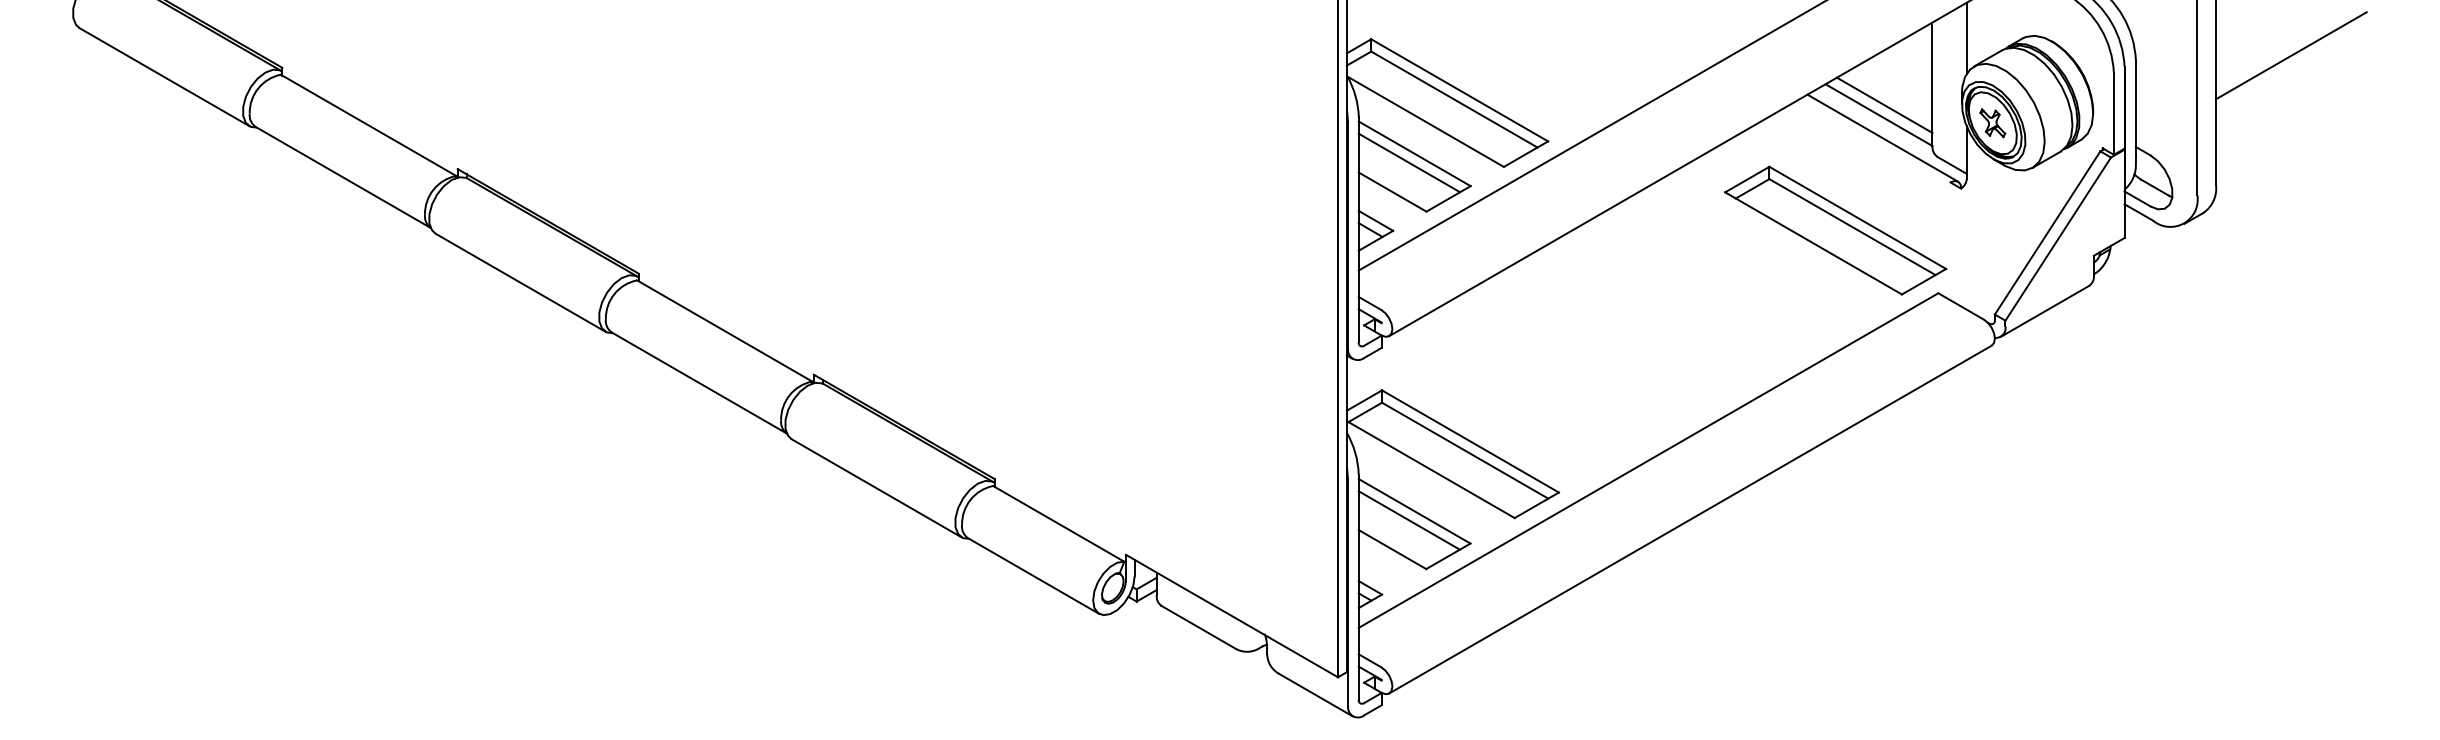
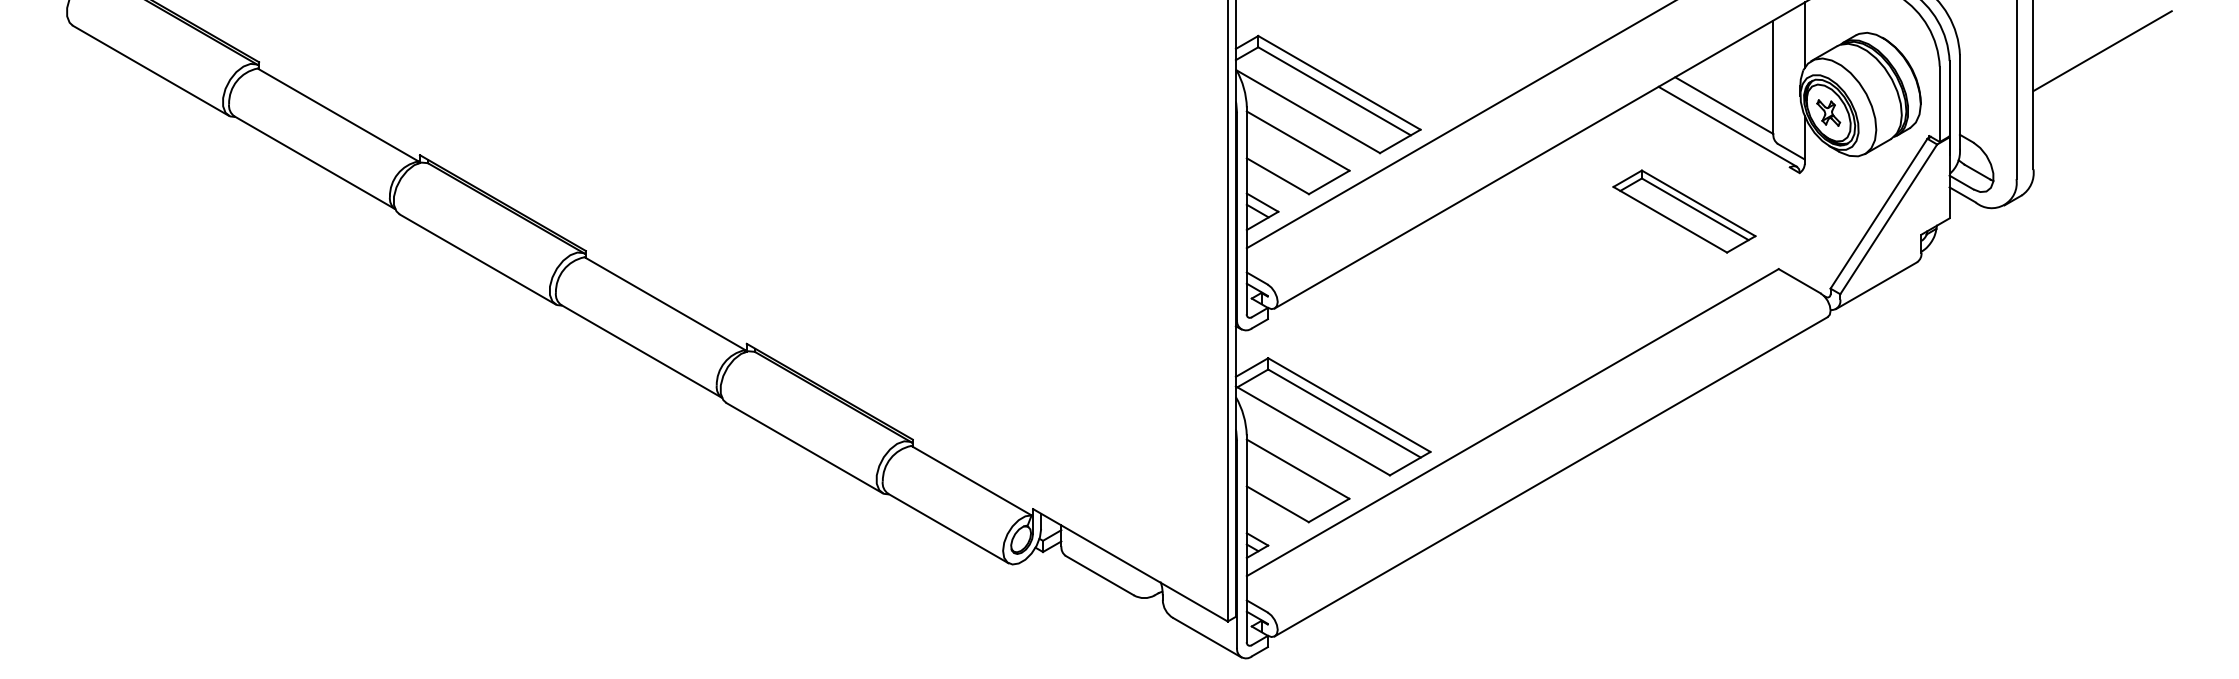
line: (1884, 105) -> (1729, 96), removed
line: (1408, 162) -> (1292, 149), removed
part: (1835, 230) -> (1684, 211), size x0.7
line: (1408, 520) -> (1292, 477), removed

